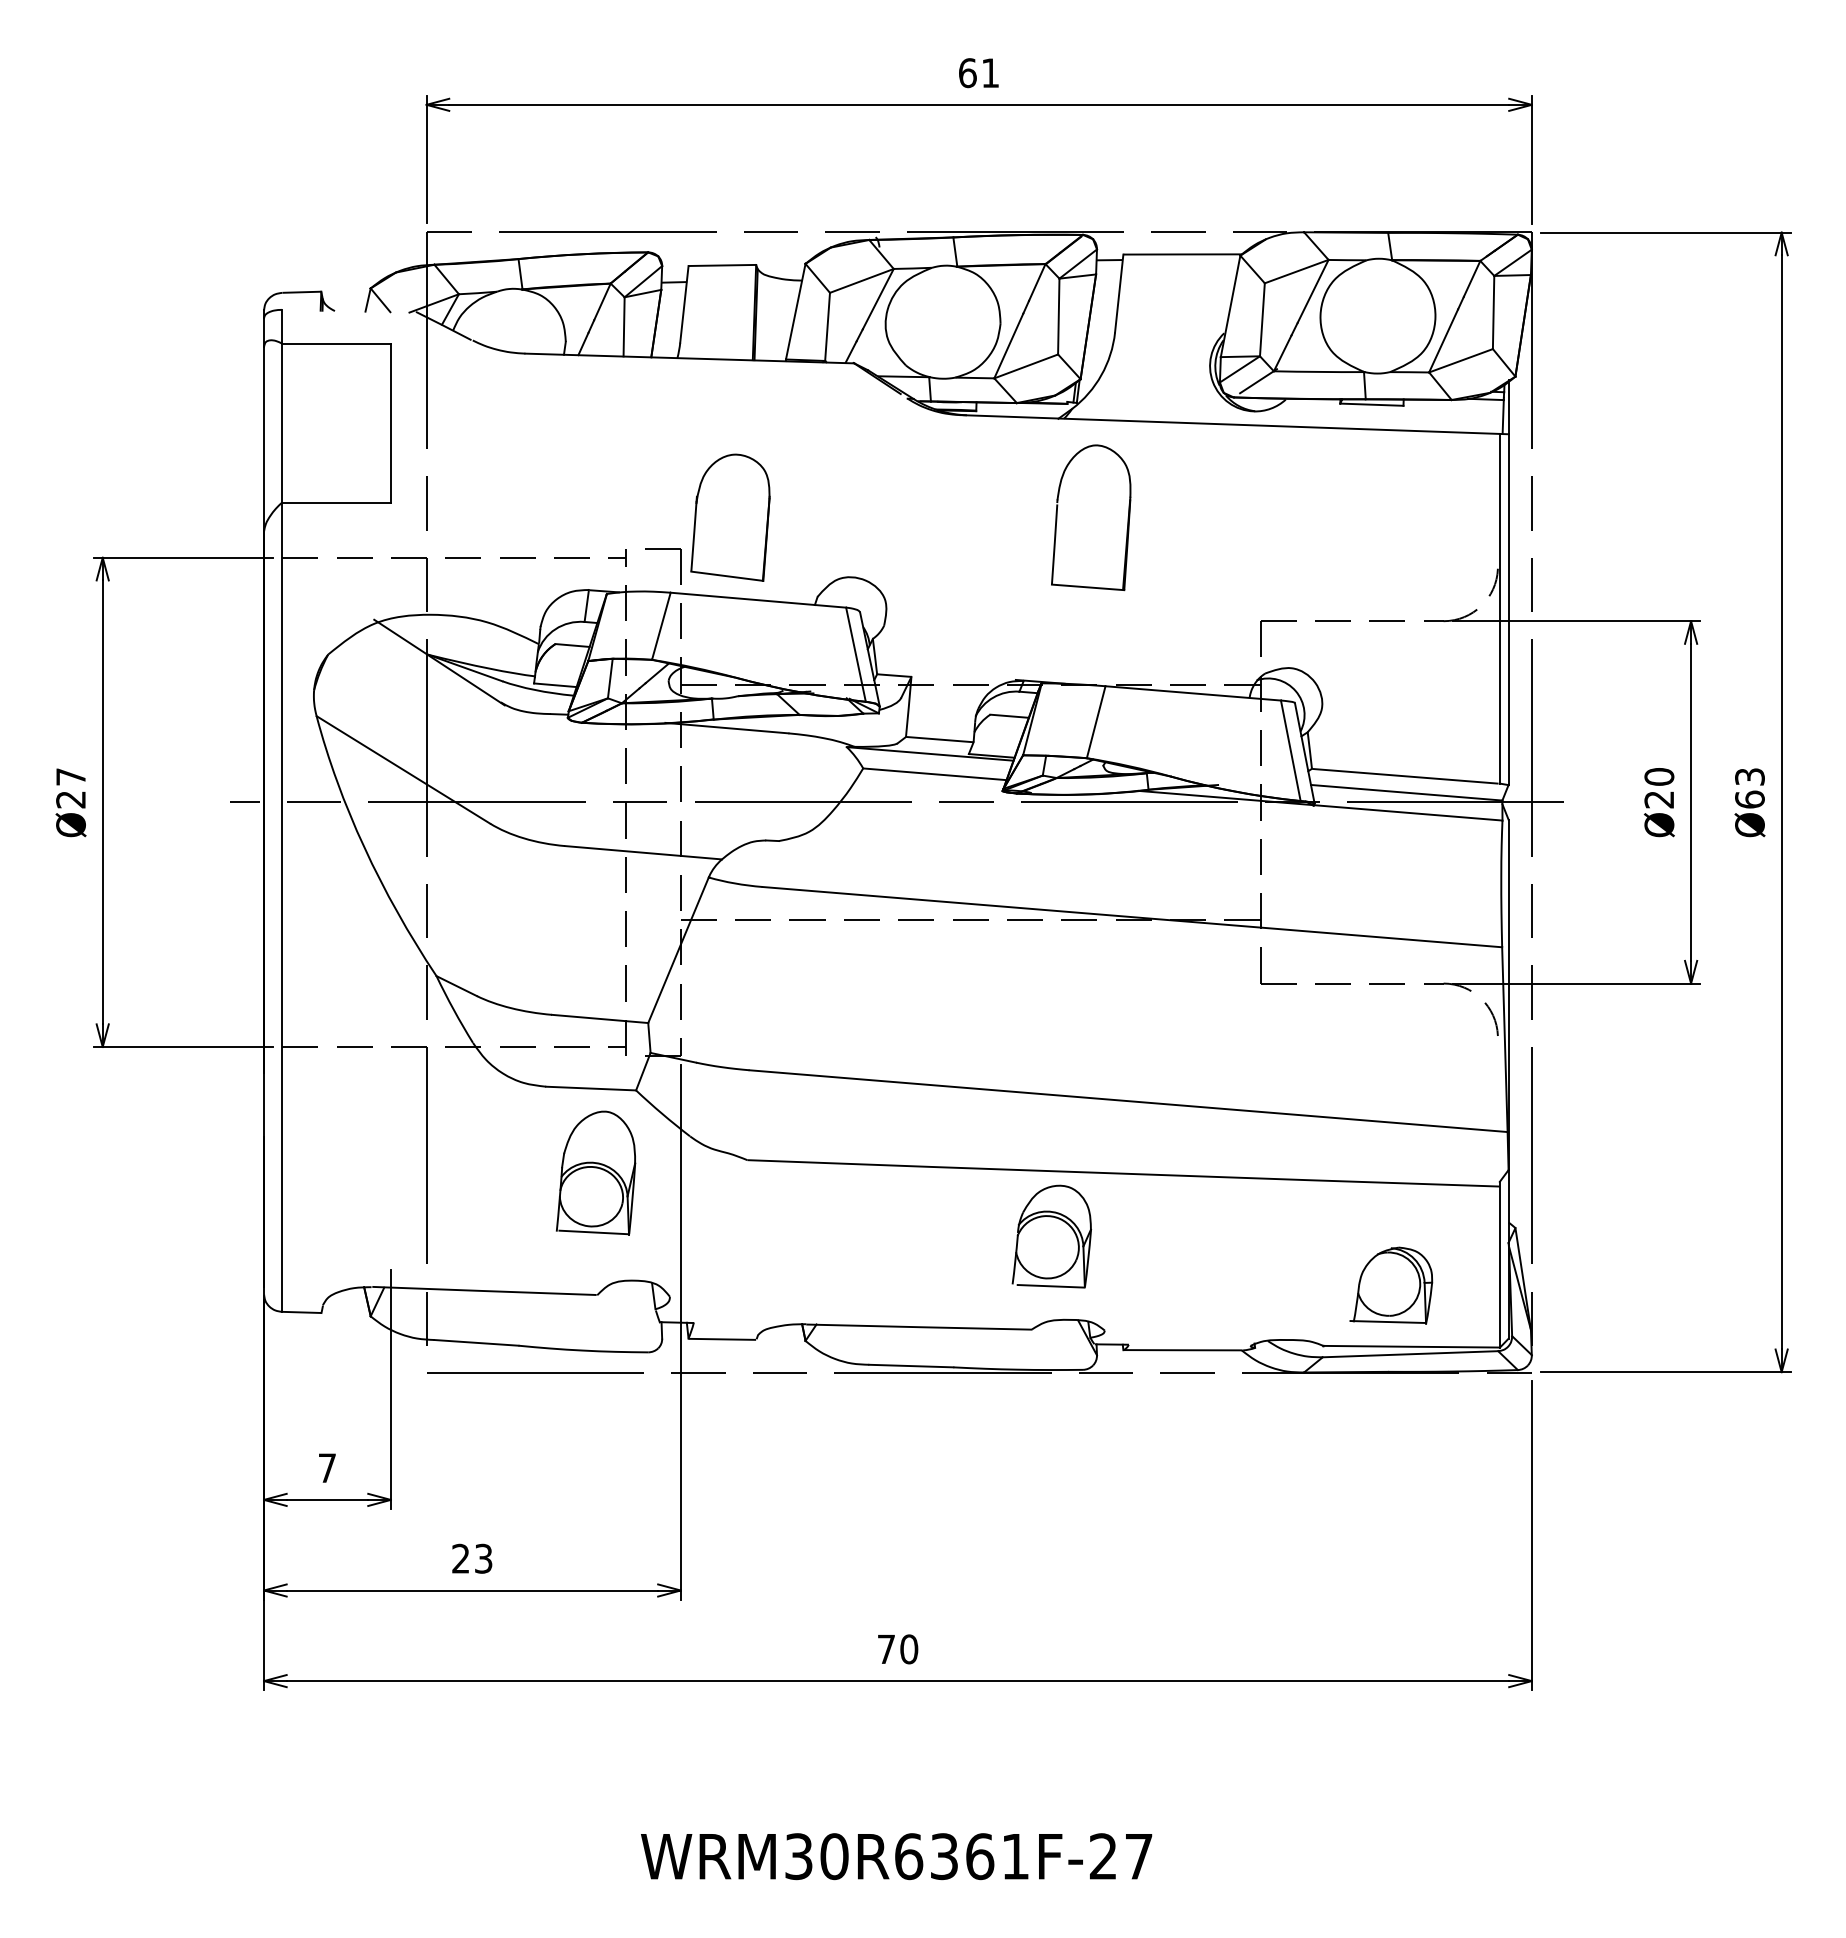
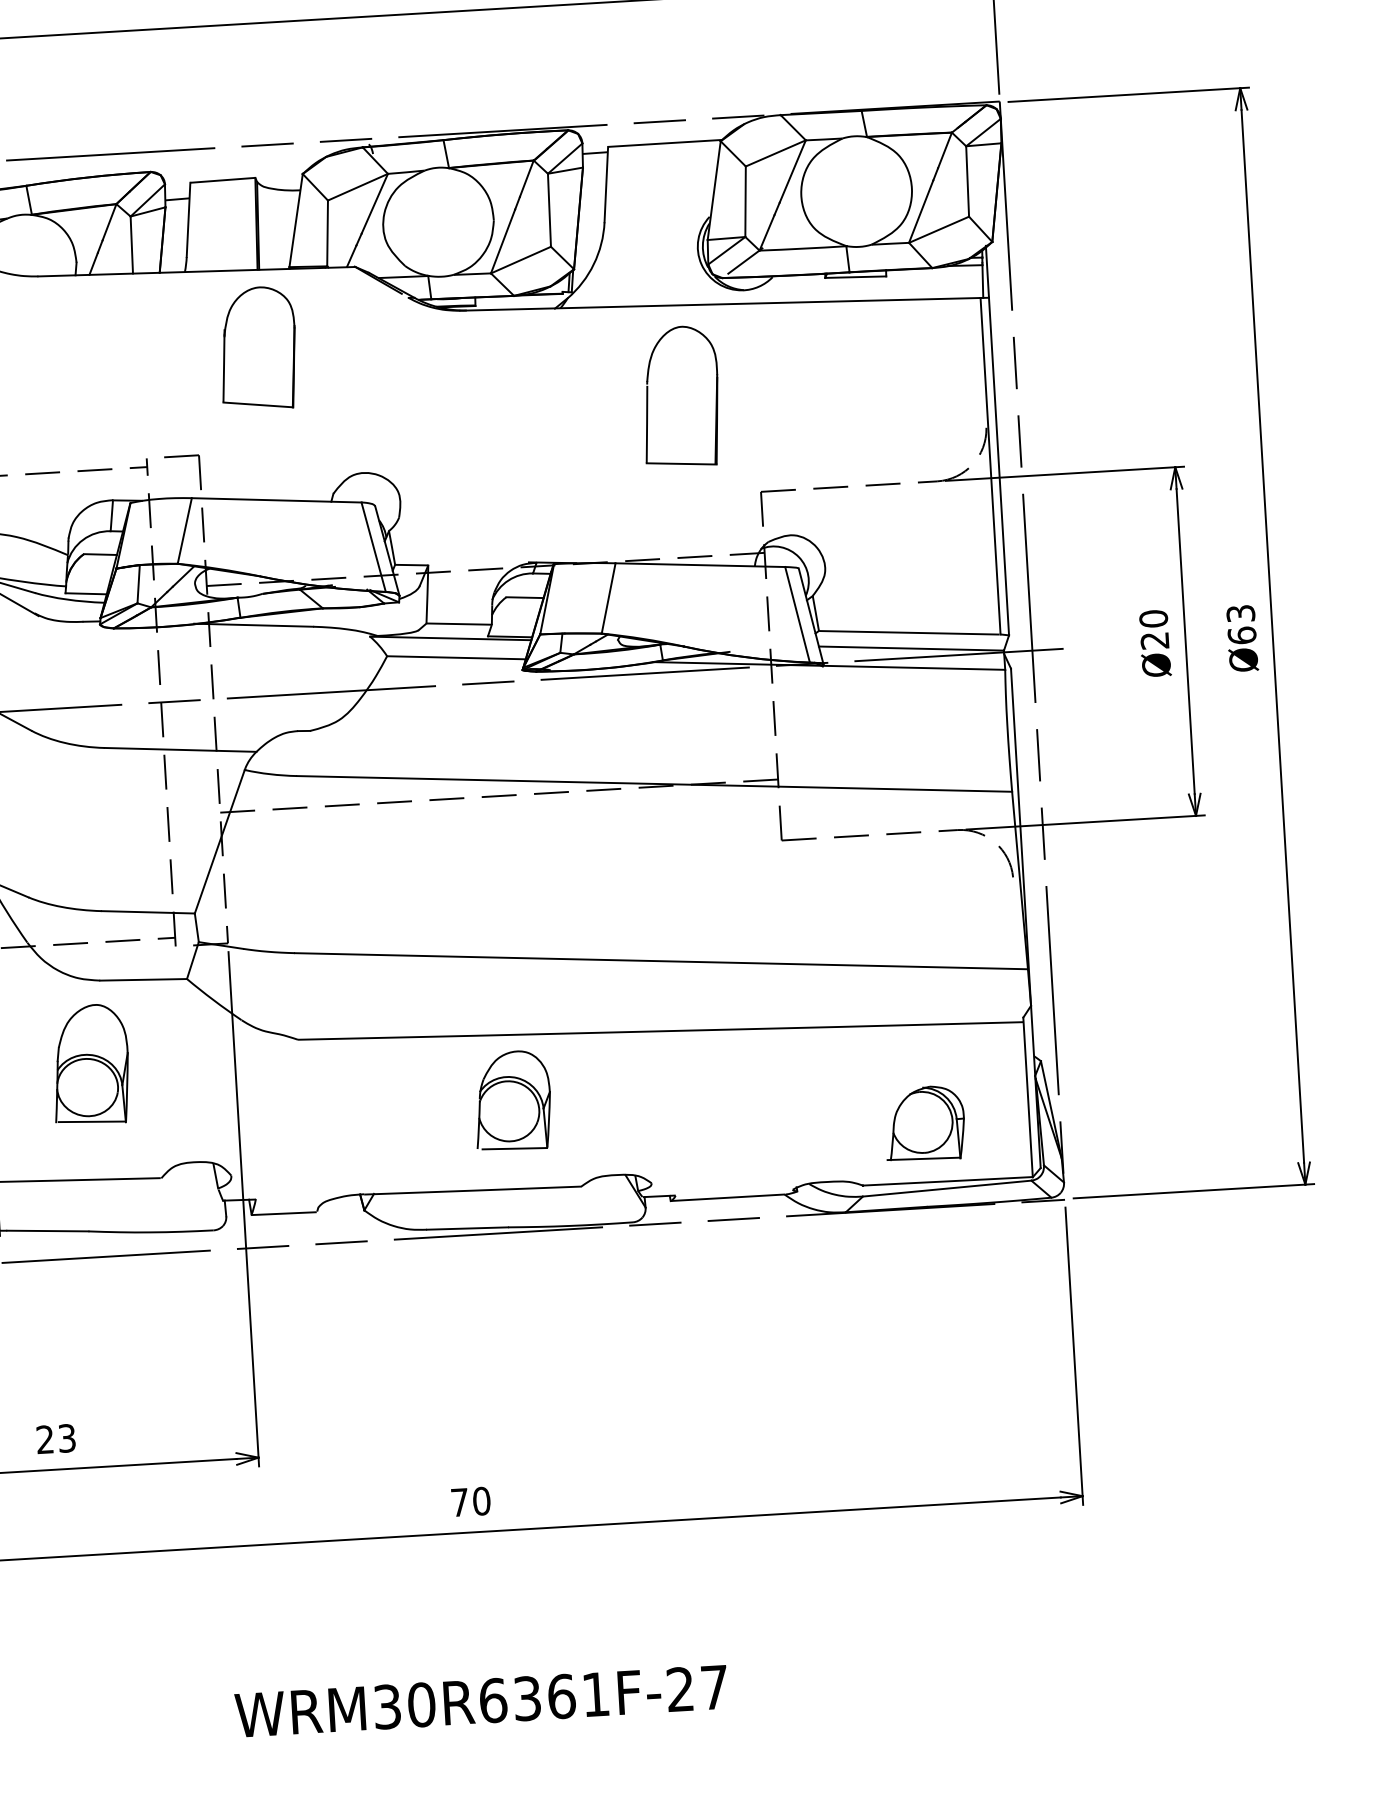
part: (730, 517) -> (258, 348), moved
part: (1057, 517) -> (648, 398), moved
part: (596, 1172) -> (91, 1063), moved
part: (1051, 1236) -> (512, 1100), moved

